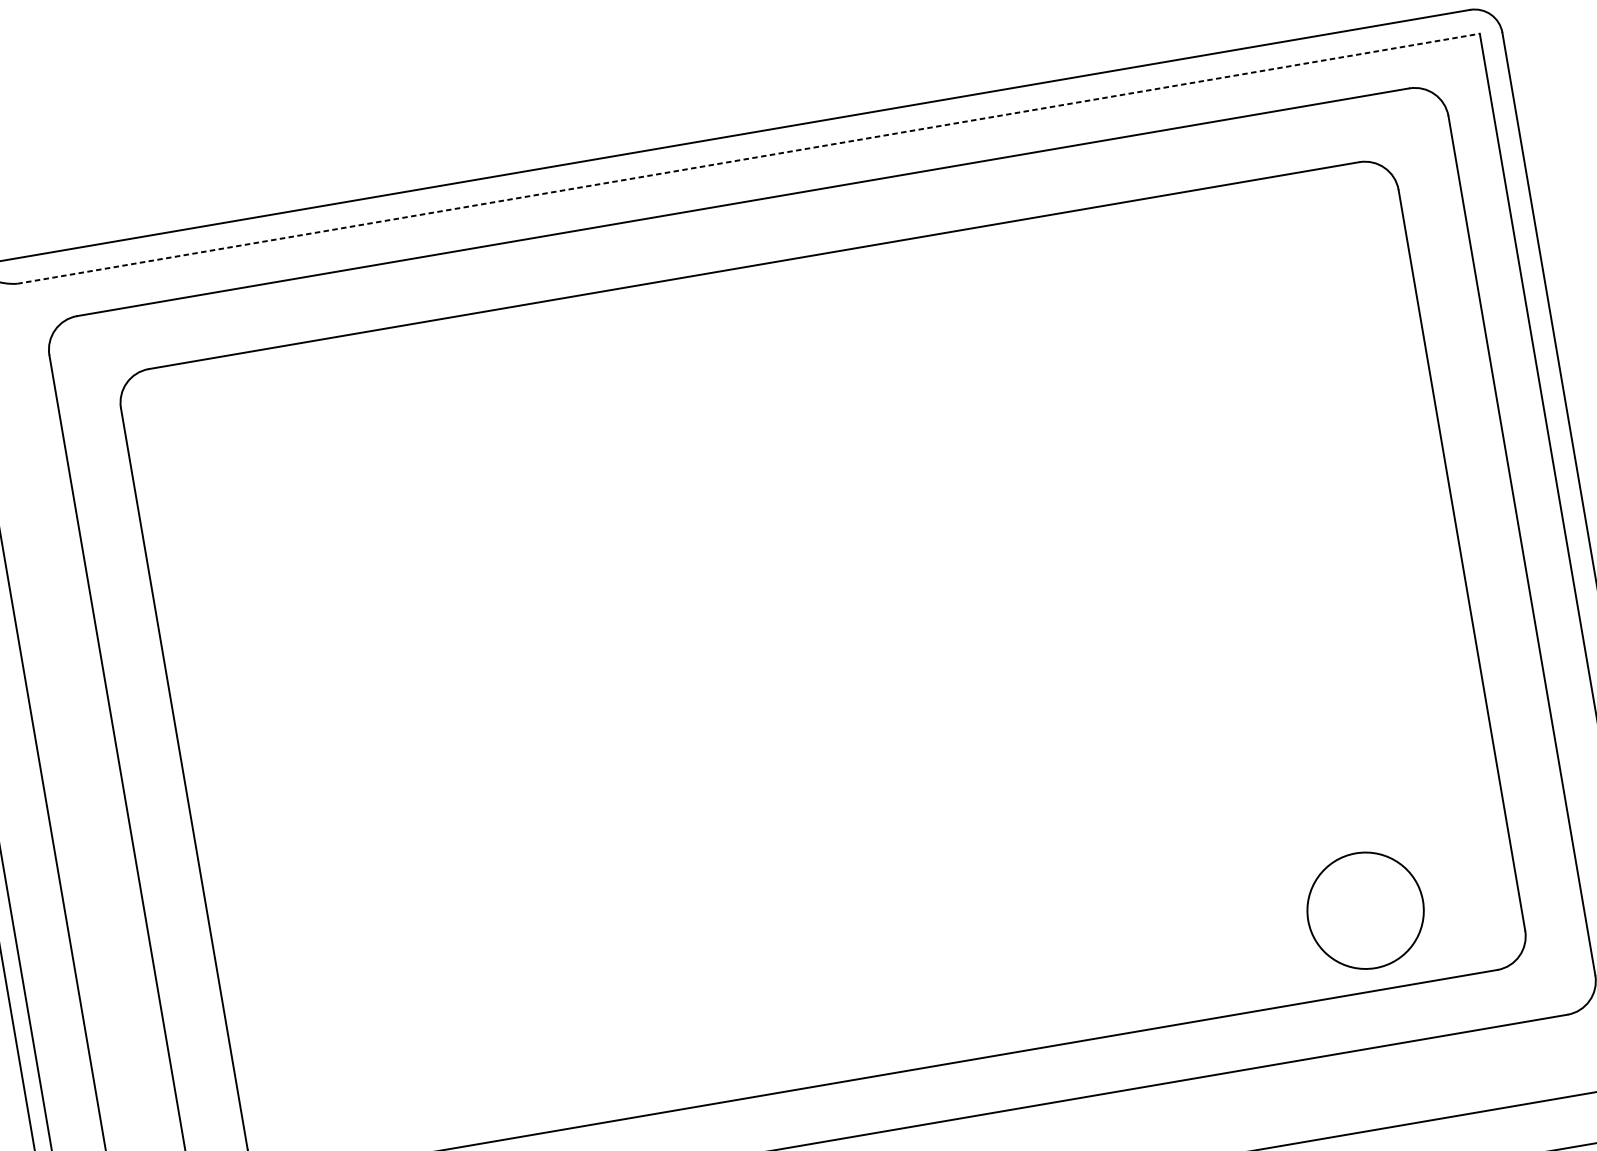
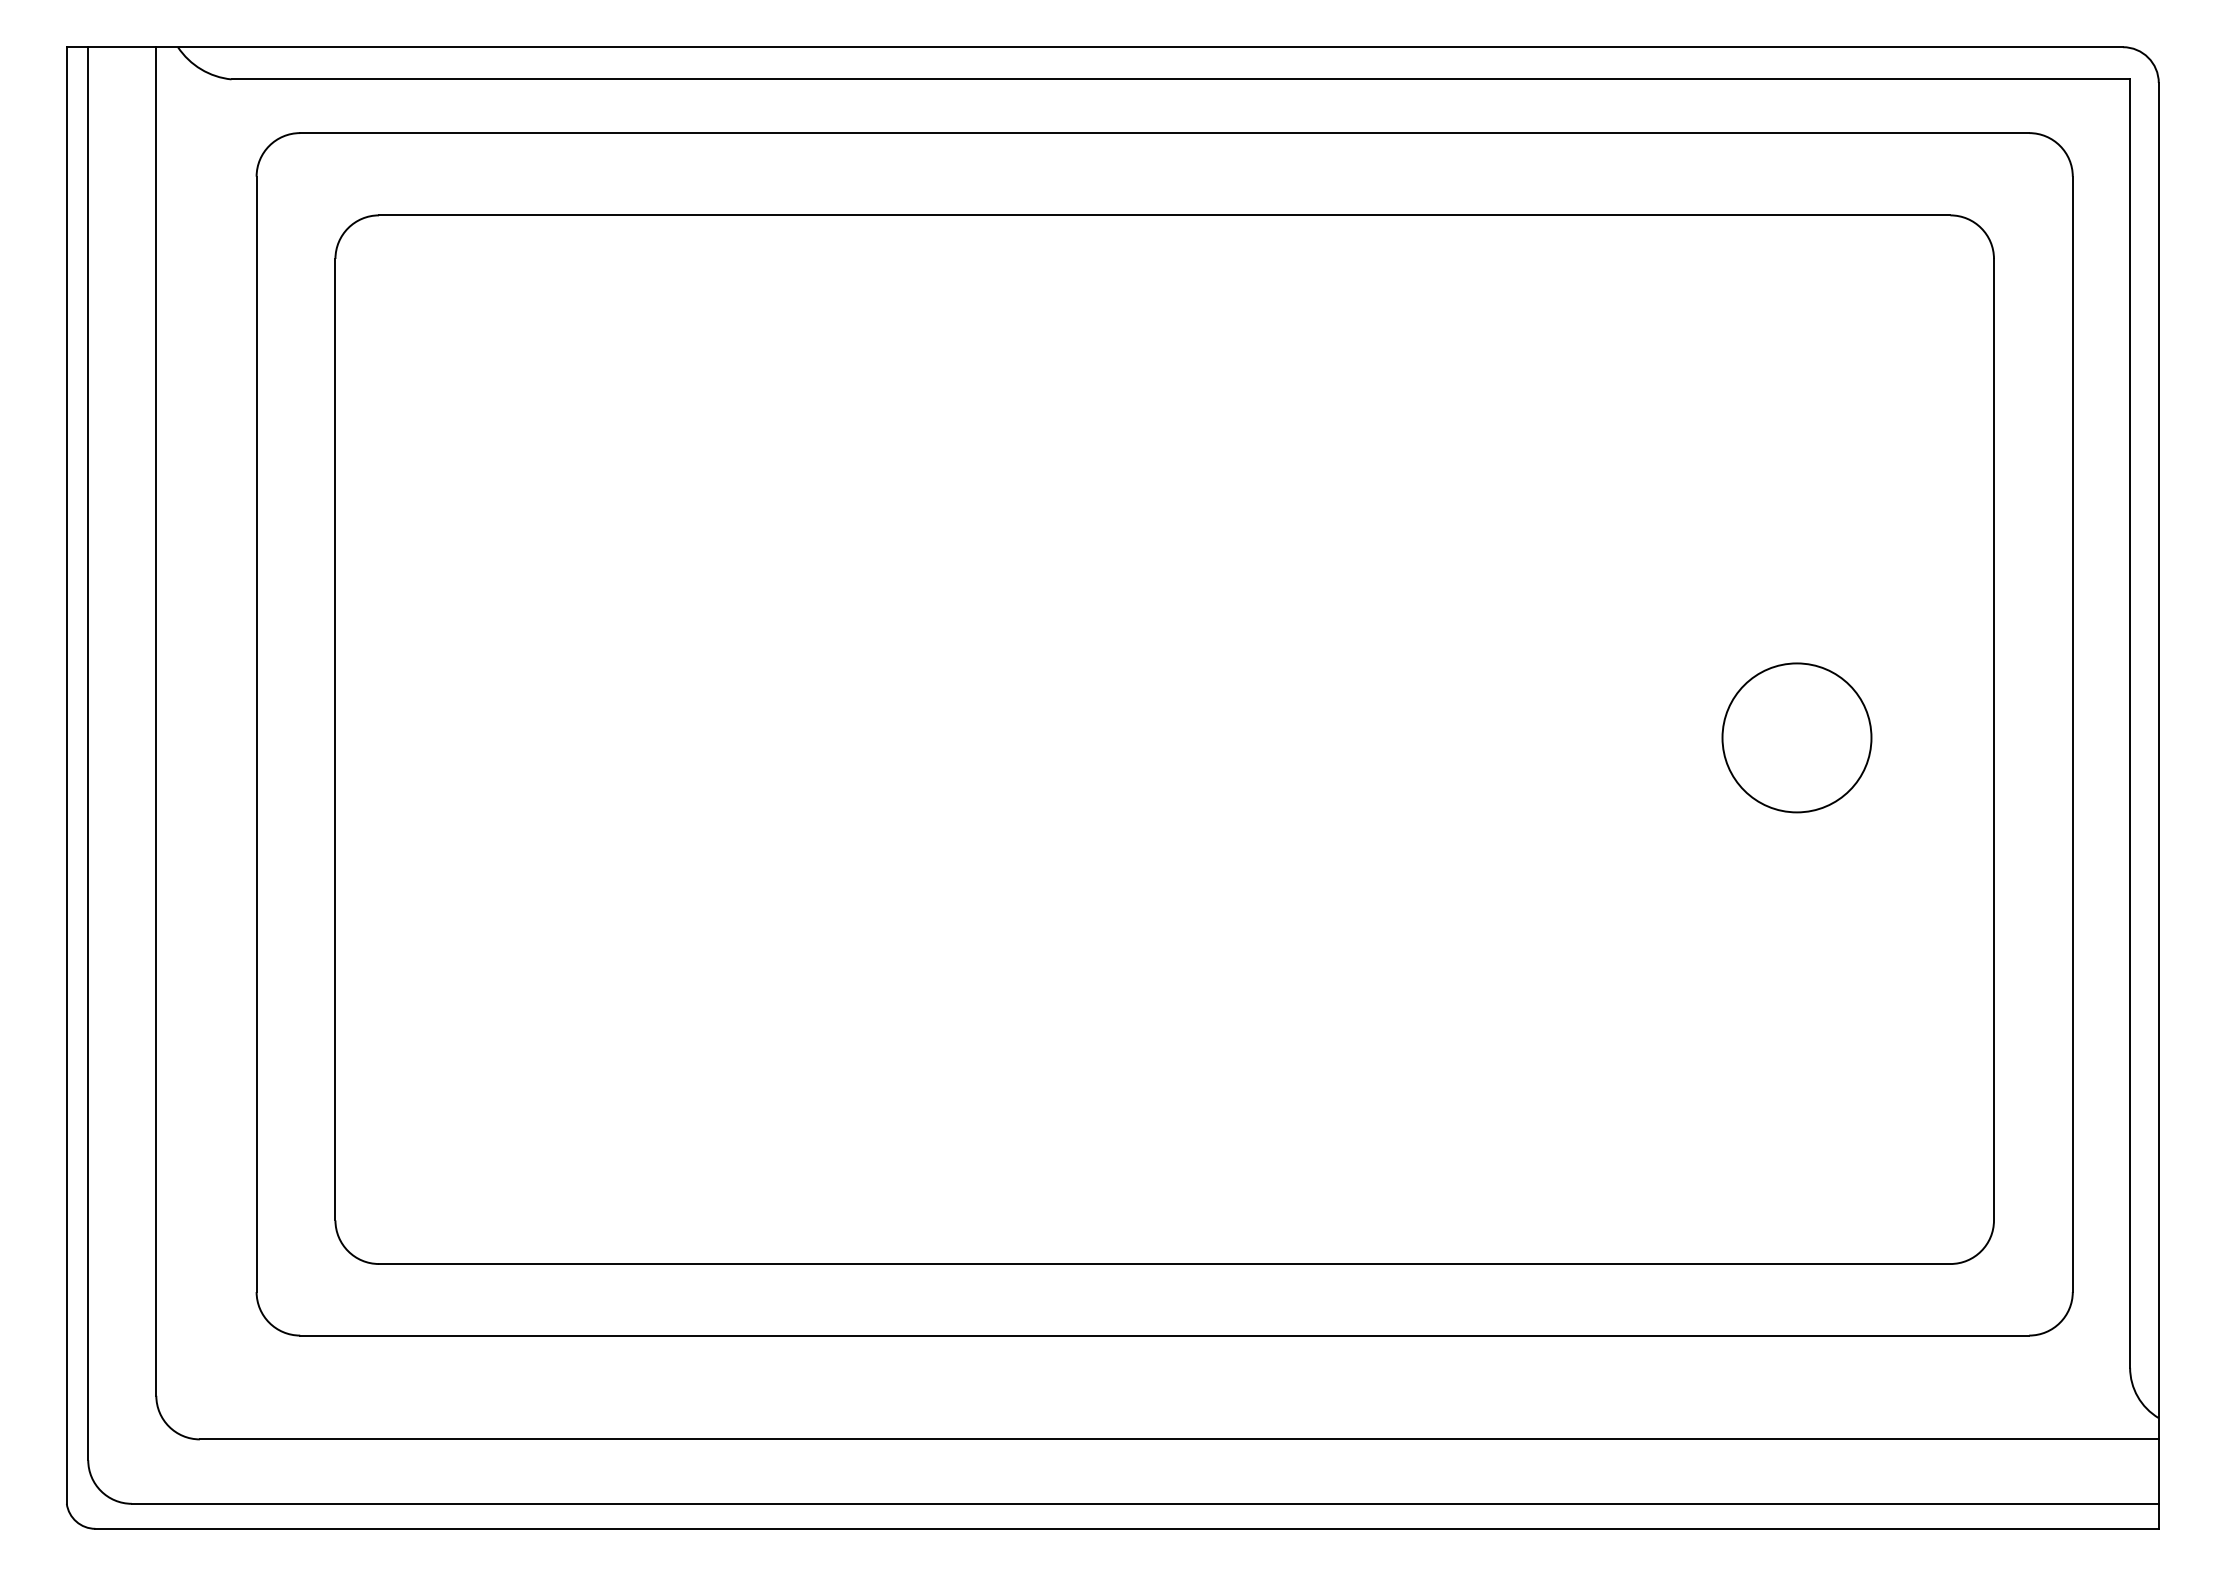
line: (749, 158) -> (1181, 79), dashed -> solid
circle: (1365, 910) -> (1796, 737), moved

